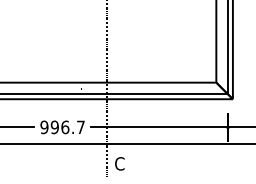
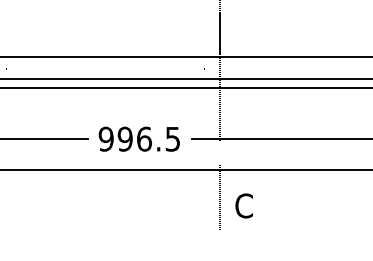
text: (80, 127) -> (172, 139), 996.7 -> 996.5

